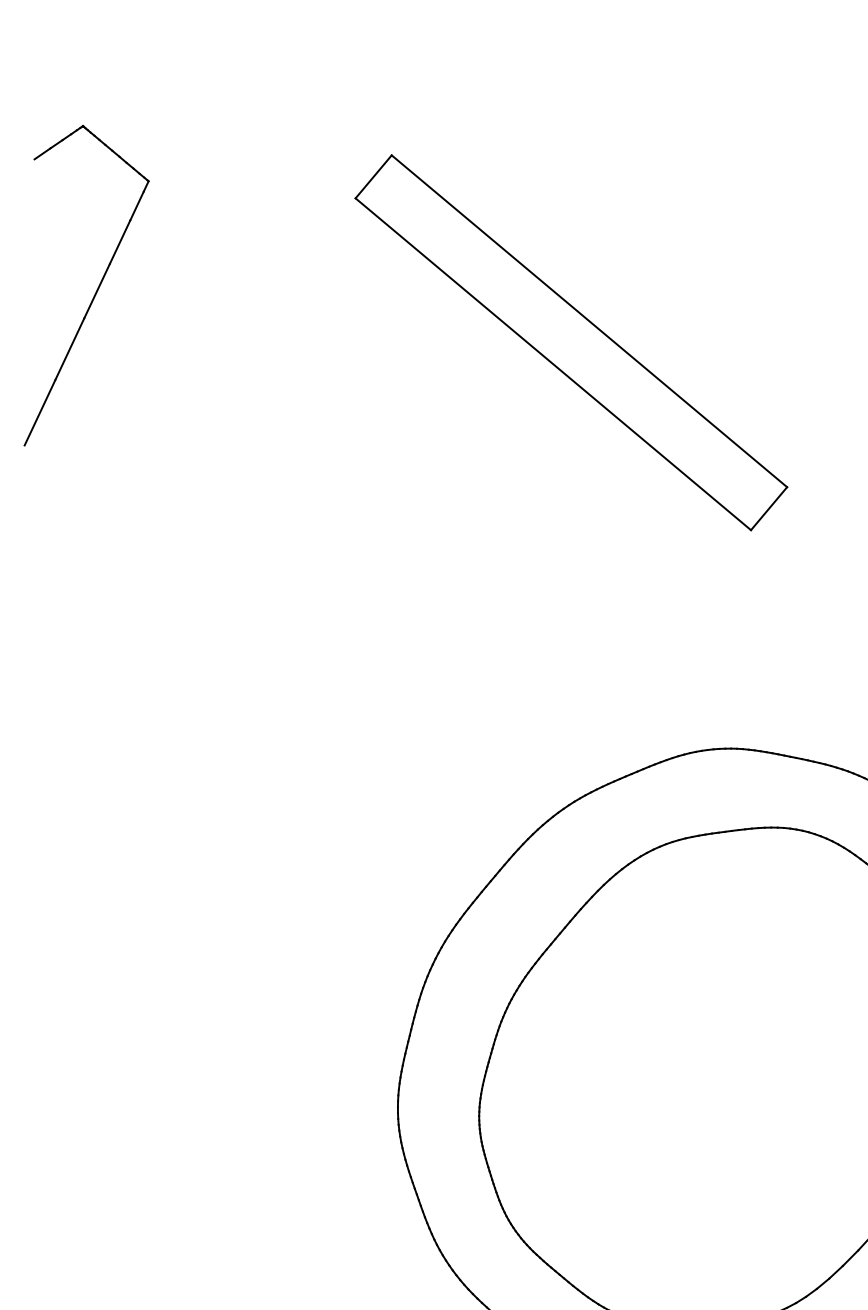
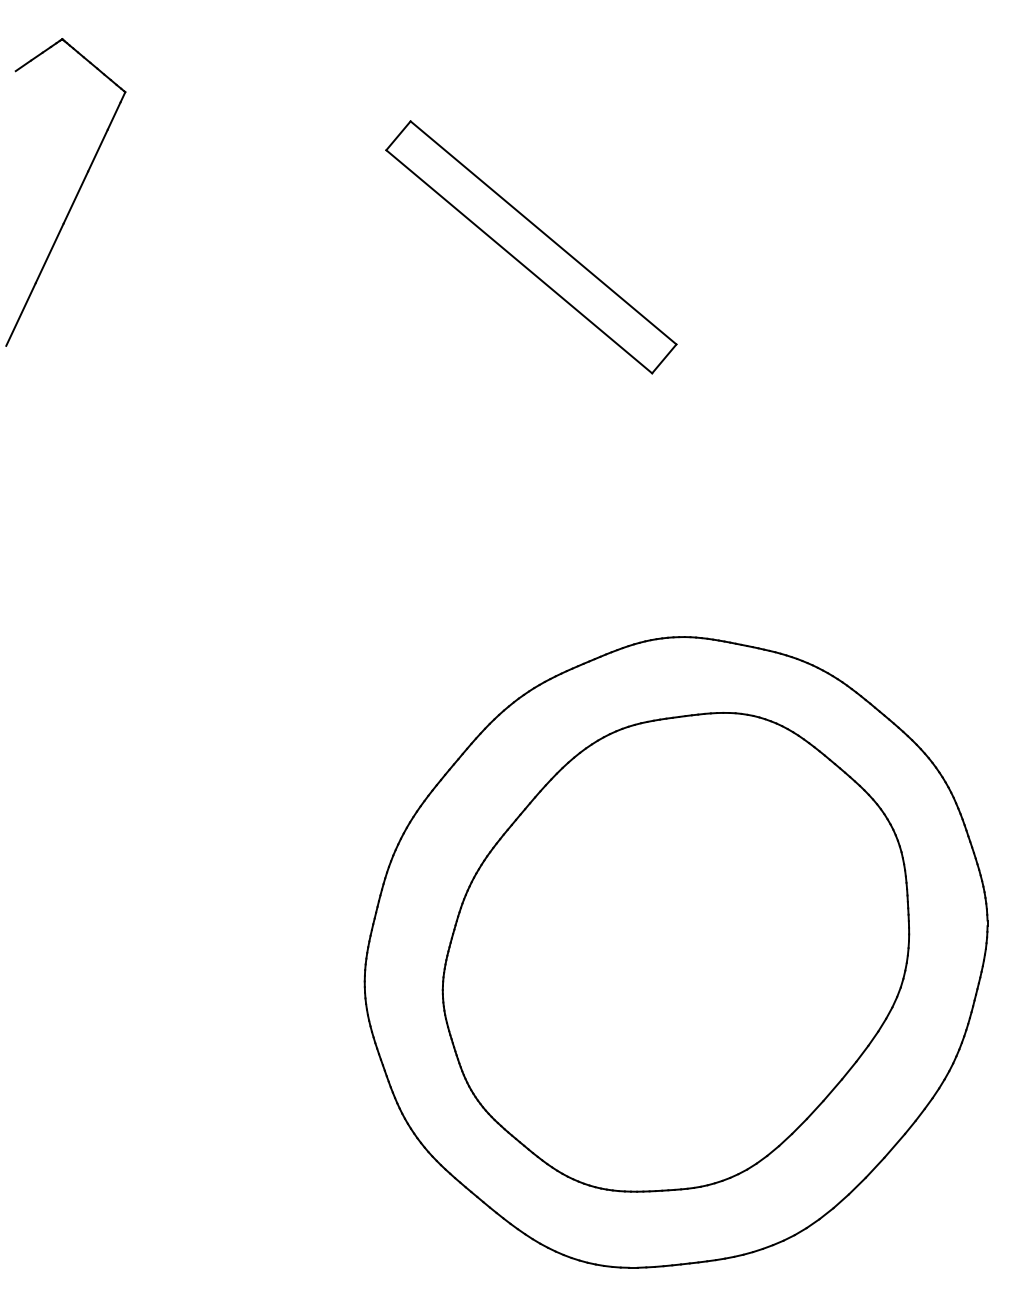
part: (571, 342) -> (531, 247), size x0.7

